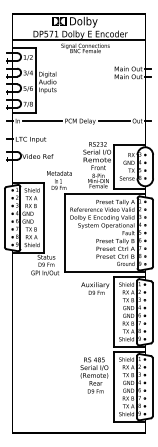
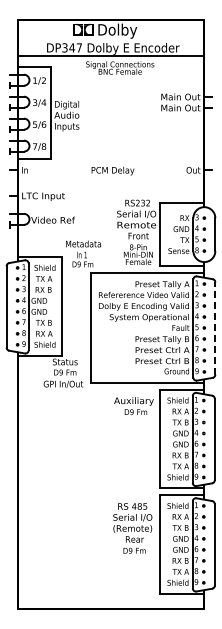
text: (50, 33) -> (71, 47), DP571 -> DP347
line: (42, 120) -> (59, 169), removed
line: (114, 120) -> (160, 169), removed
line: (153, 233) -> (215, 328), solid -> dashed

